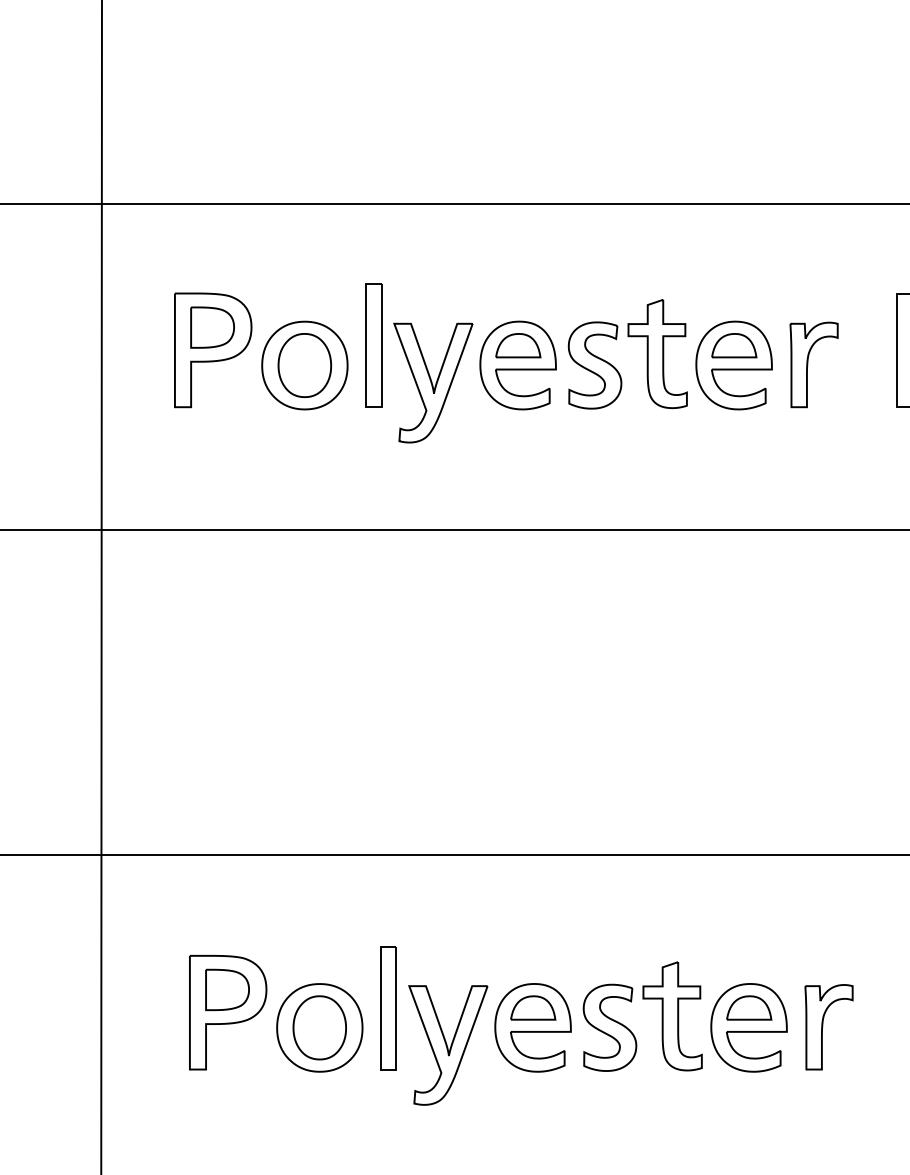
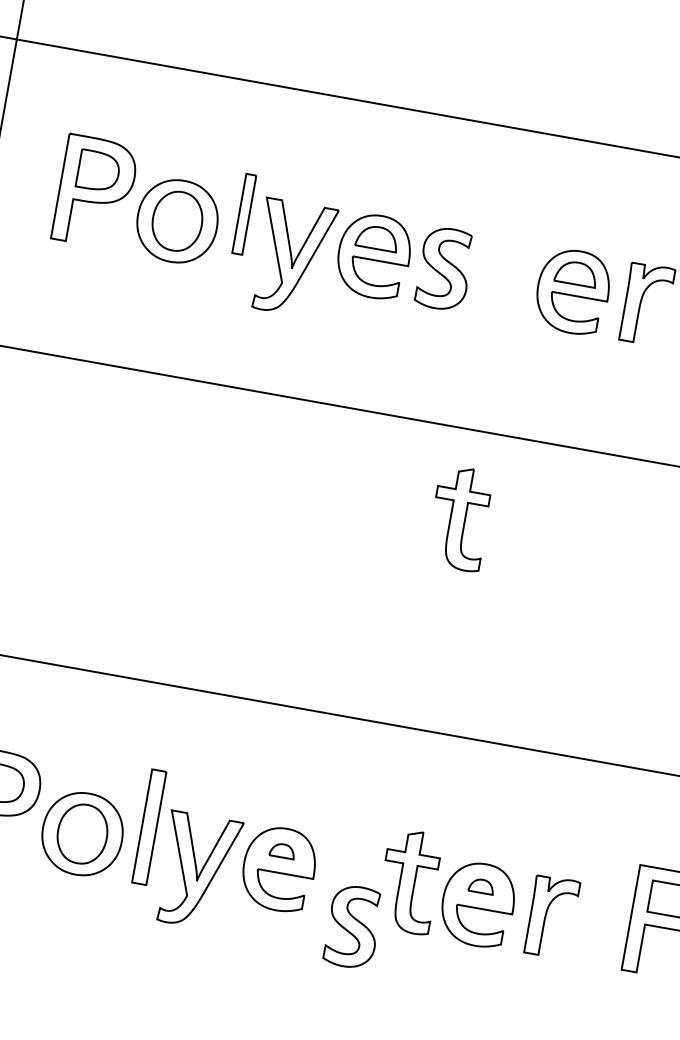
part: (373, 345) -> (244, 214), size x0.7
part: (657, 353) -> (459, 517), moved
part: (533, 1007) -> (282, 850), size x0.6
part: (749, 1007) -> (481, 885), size x0.6
part: (609, 1027) -> (352, 926), moved

